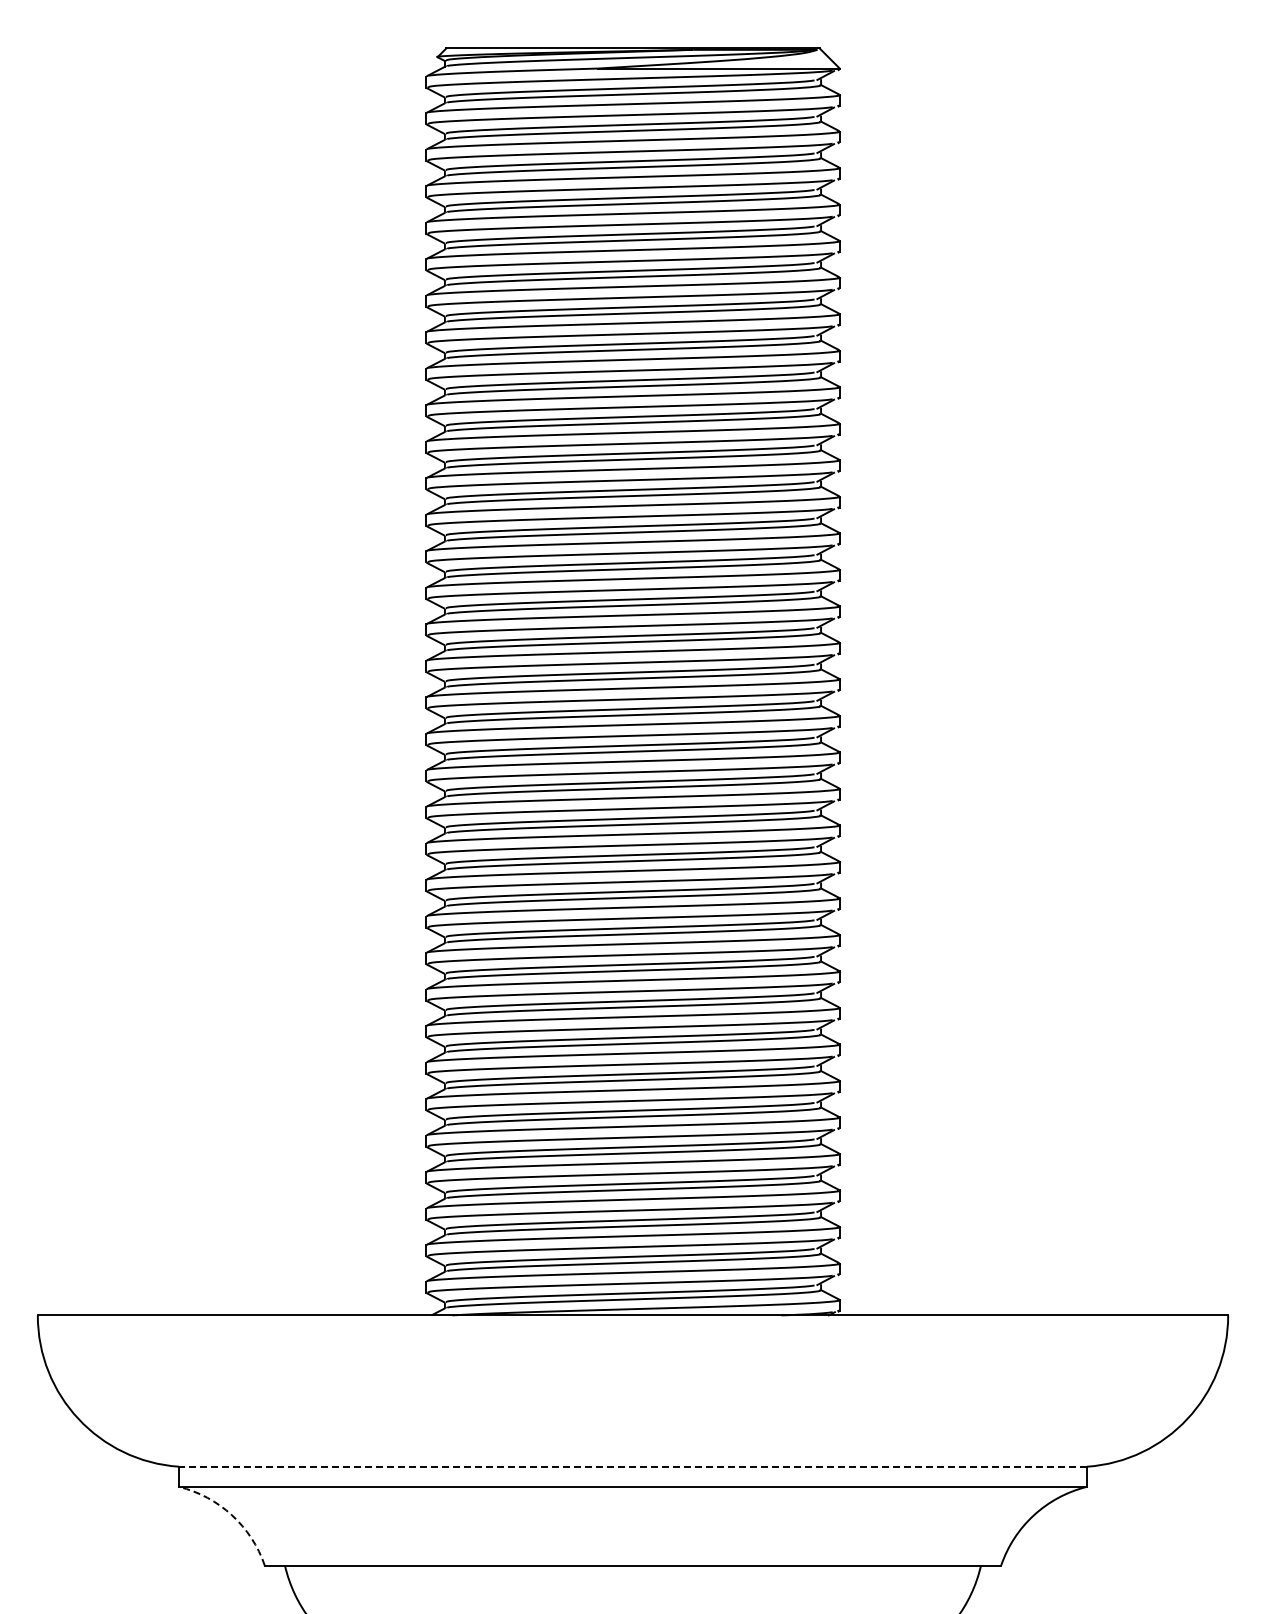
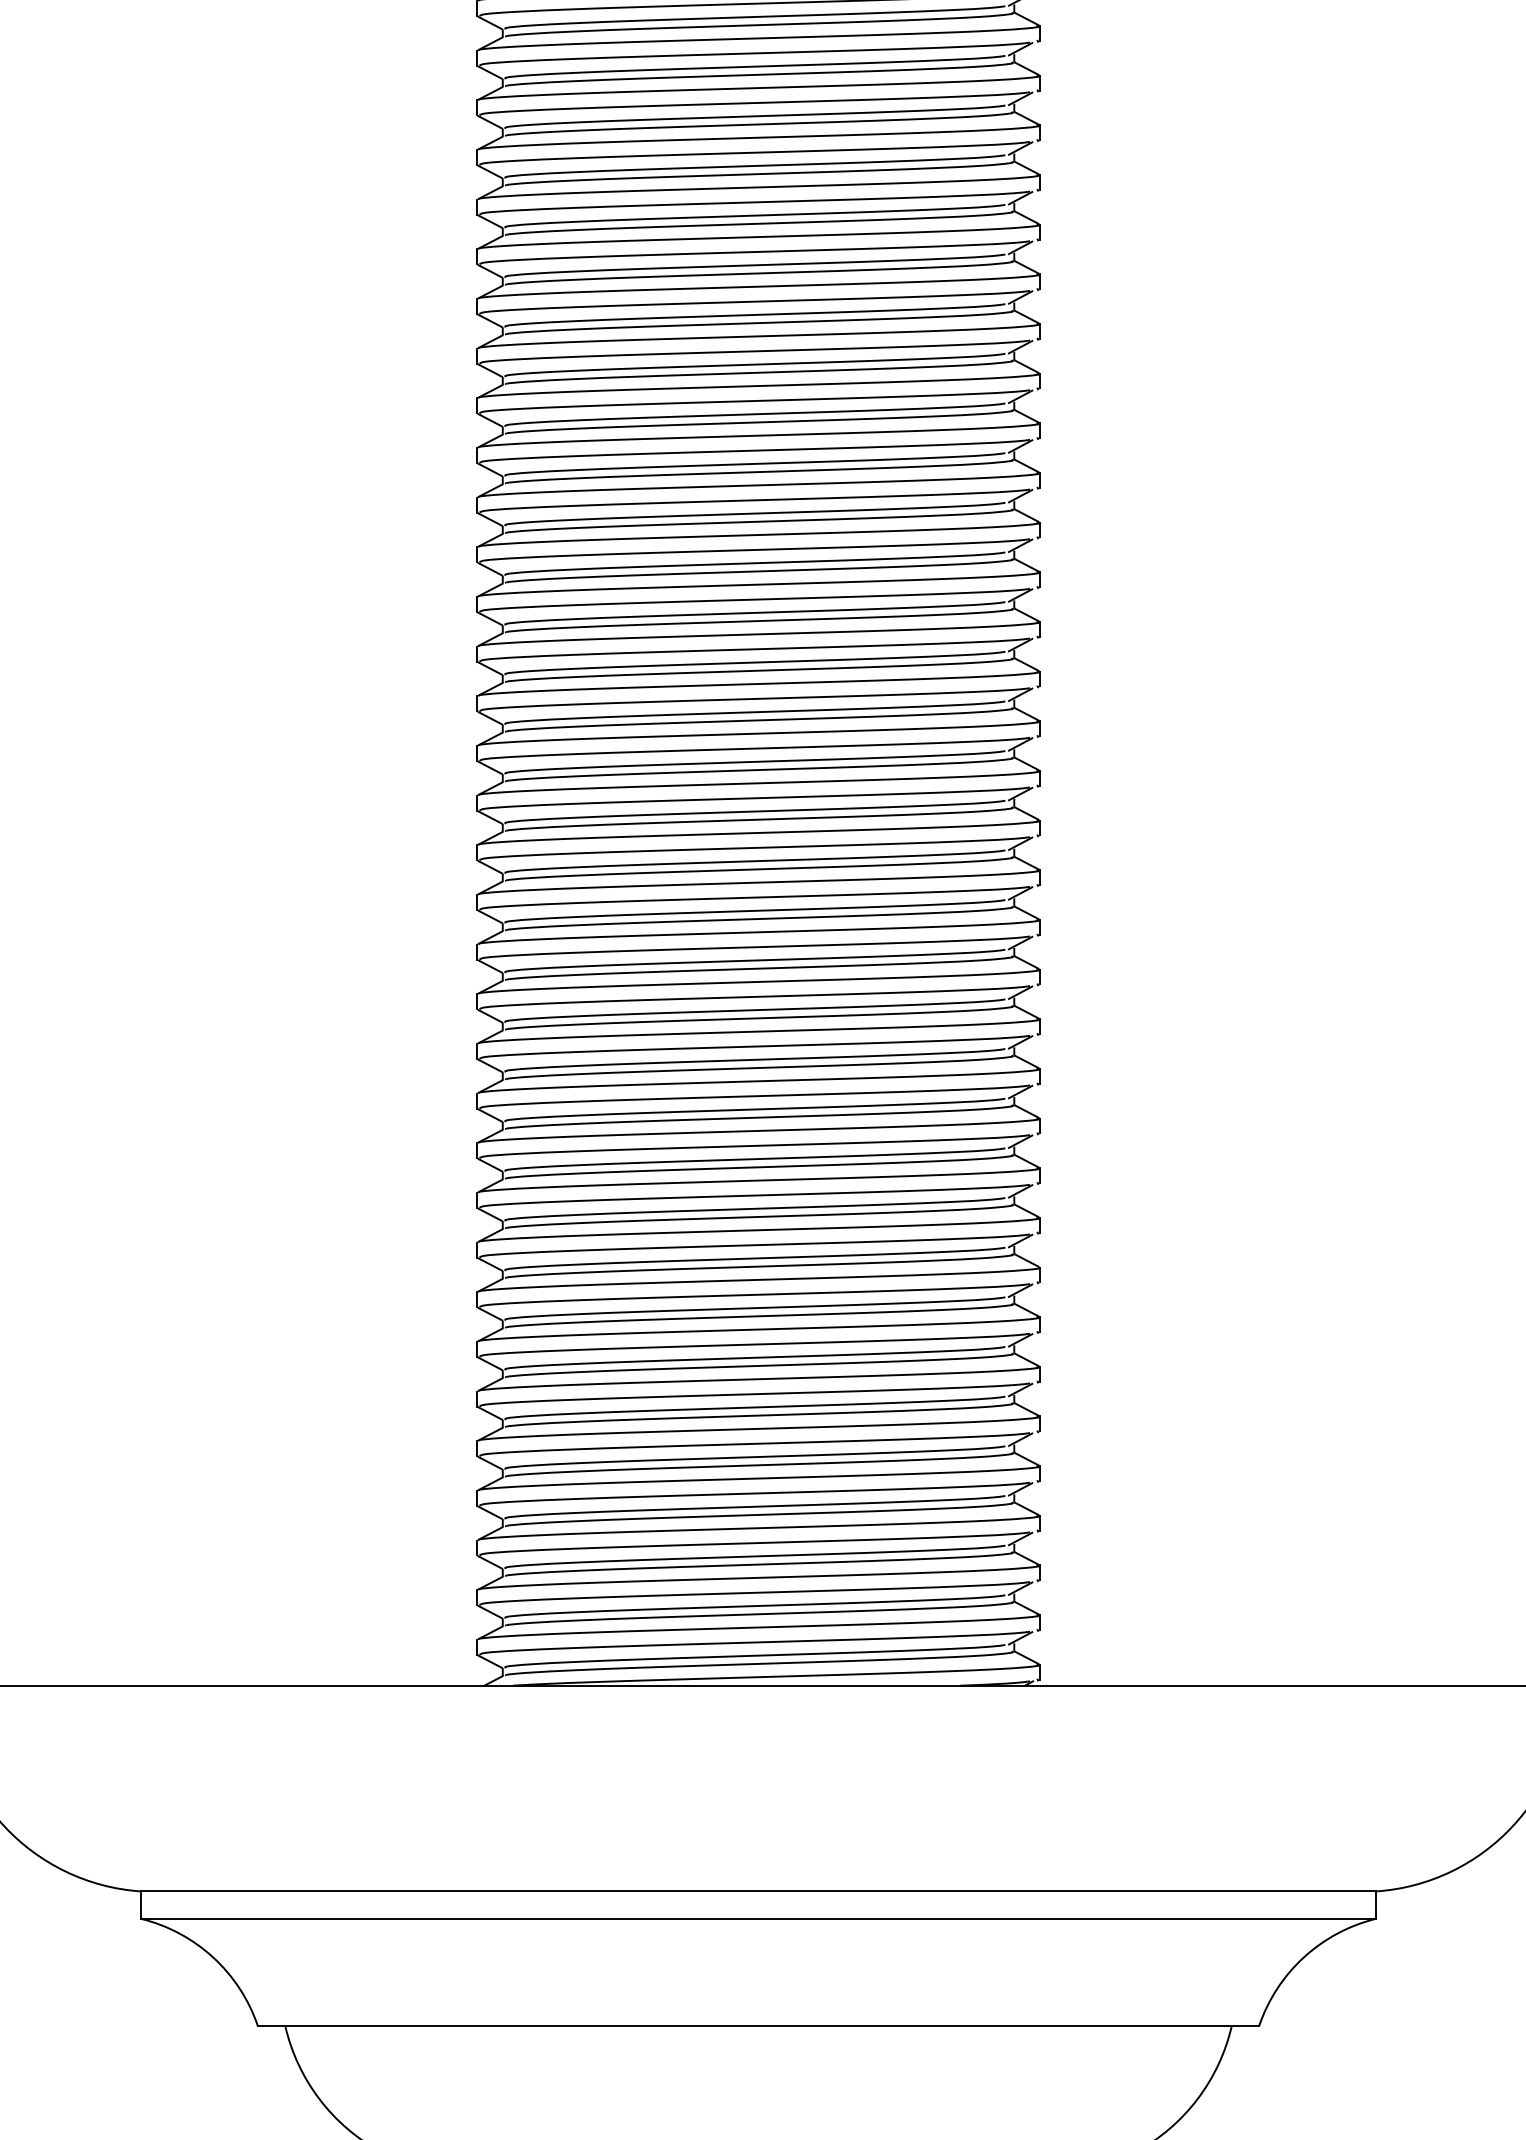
line: (633, 1466) -> (759, 1891), dashed -> solid
arc: (232, 1515) -> (213, 1957), dashed -> solid

